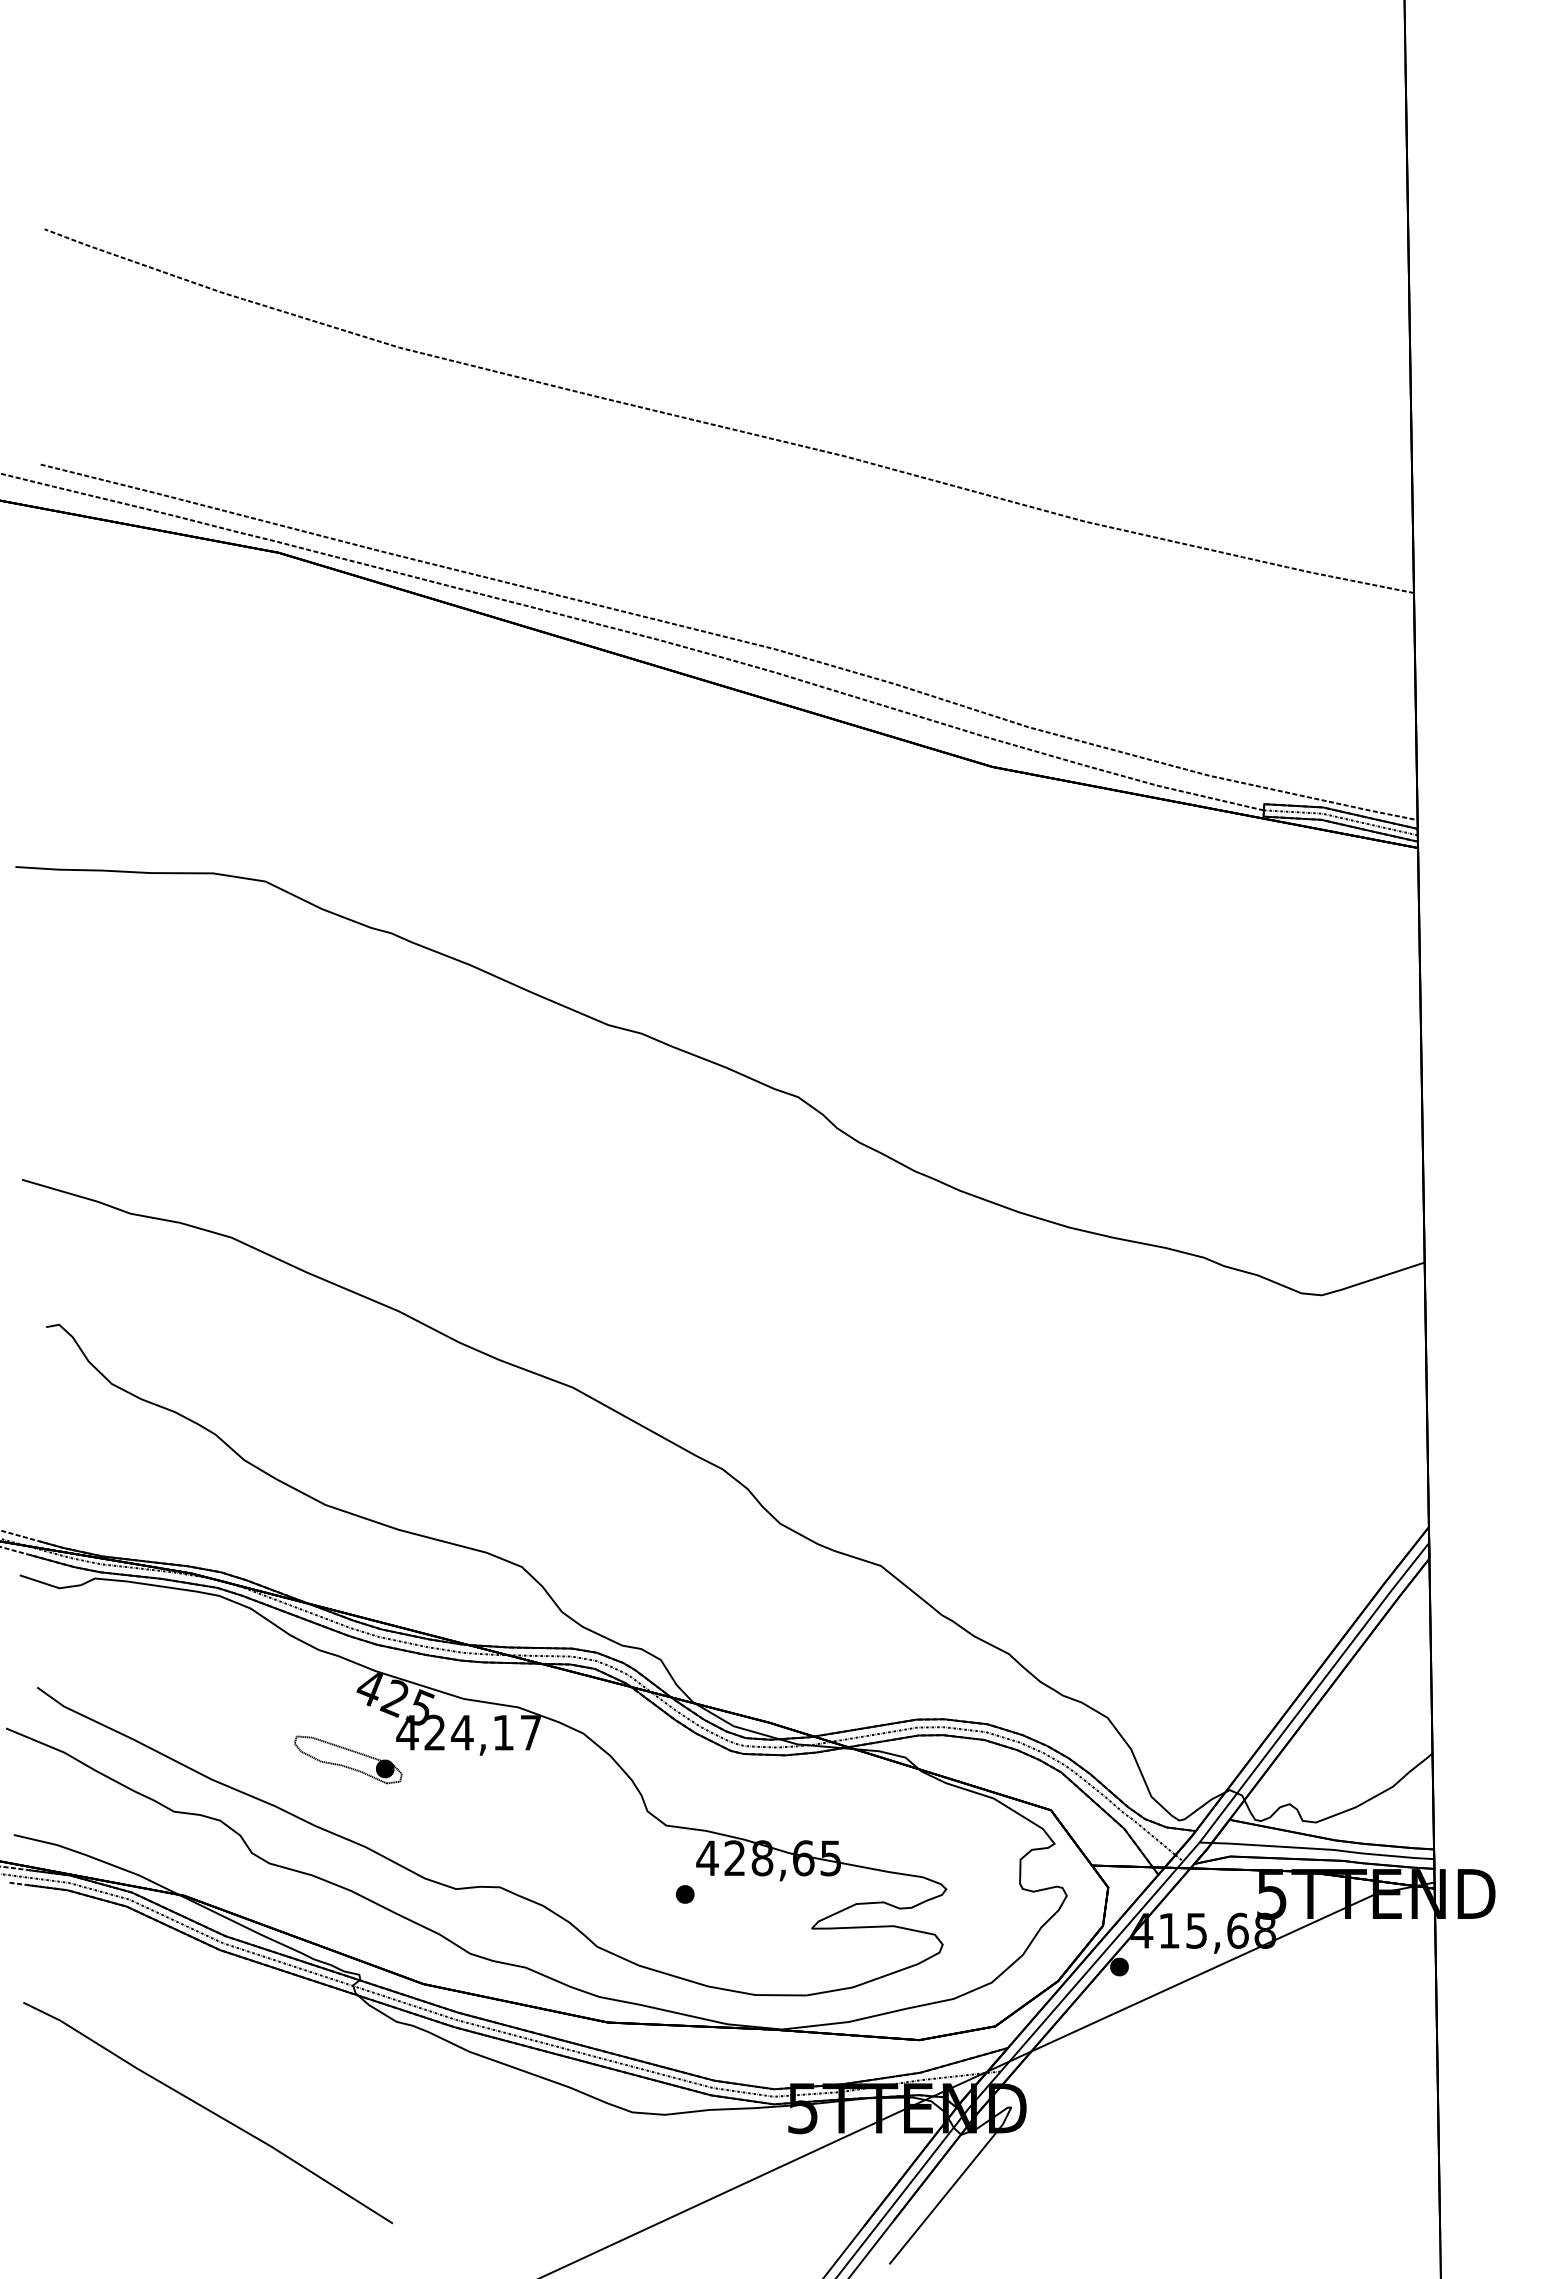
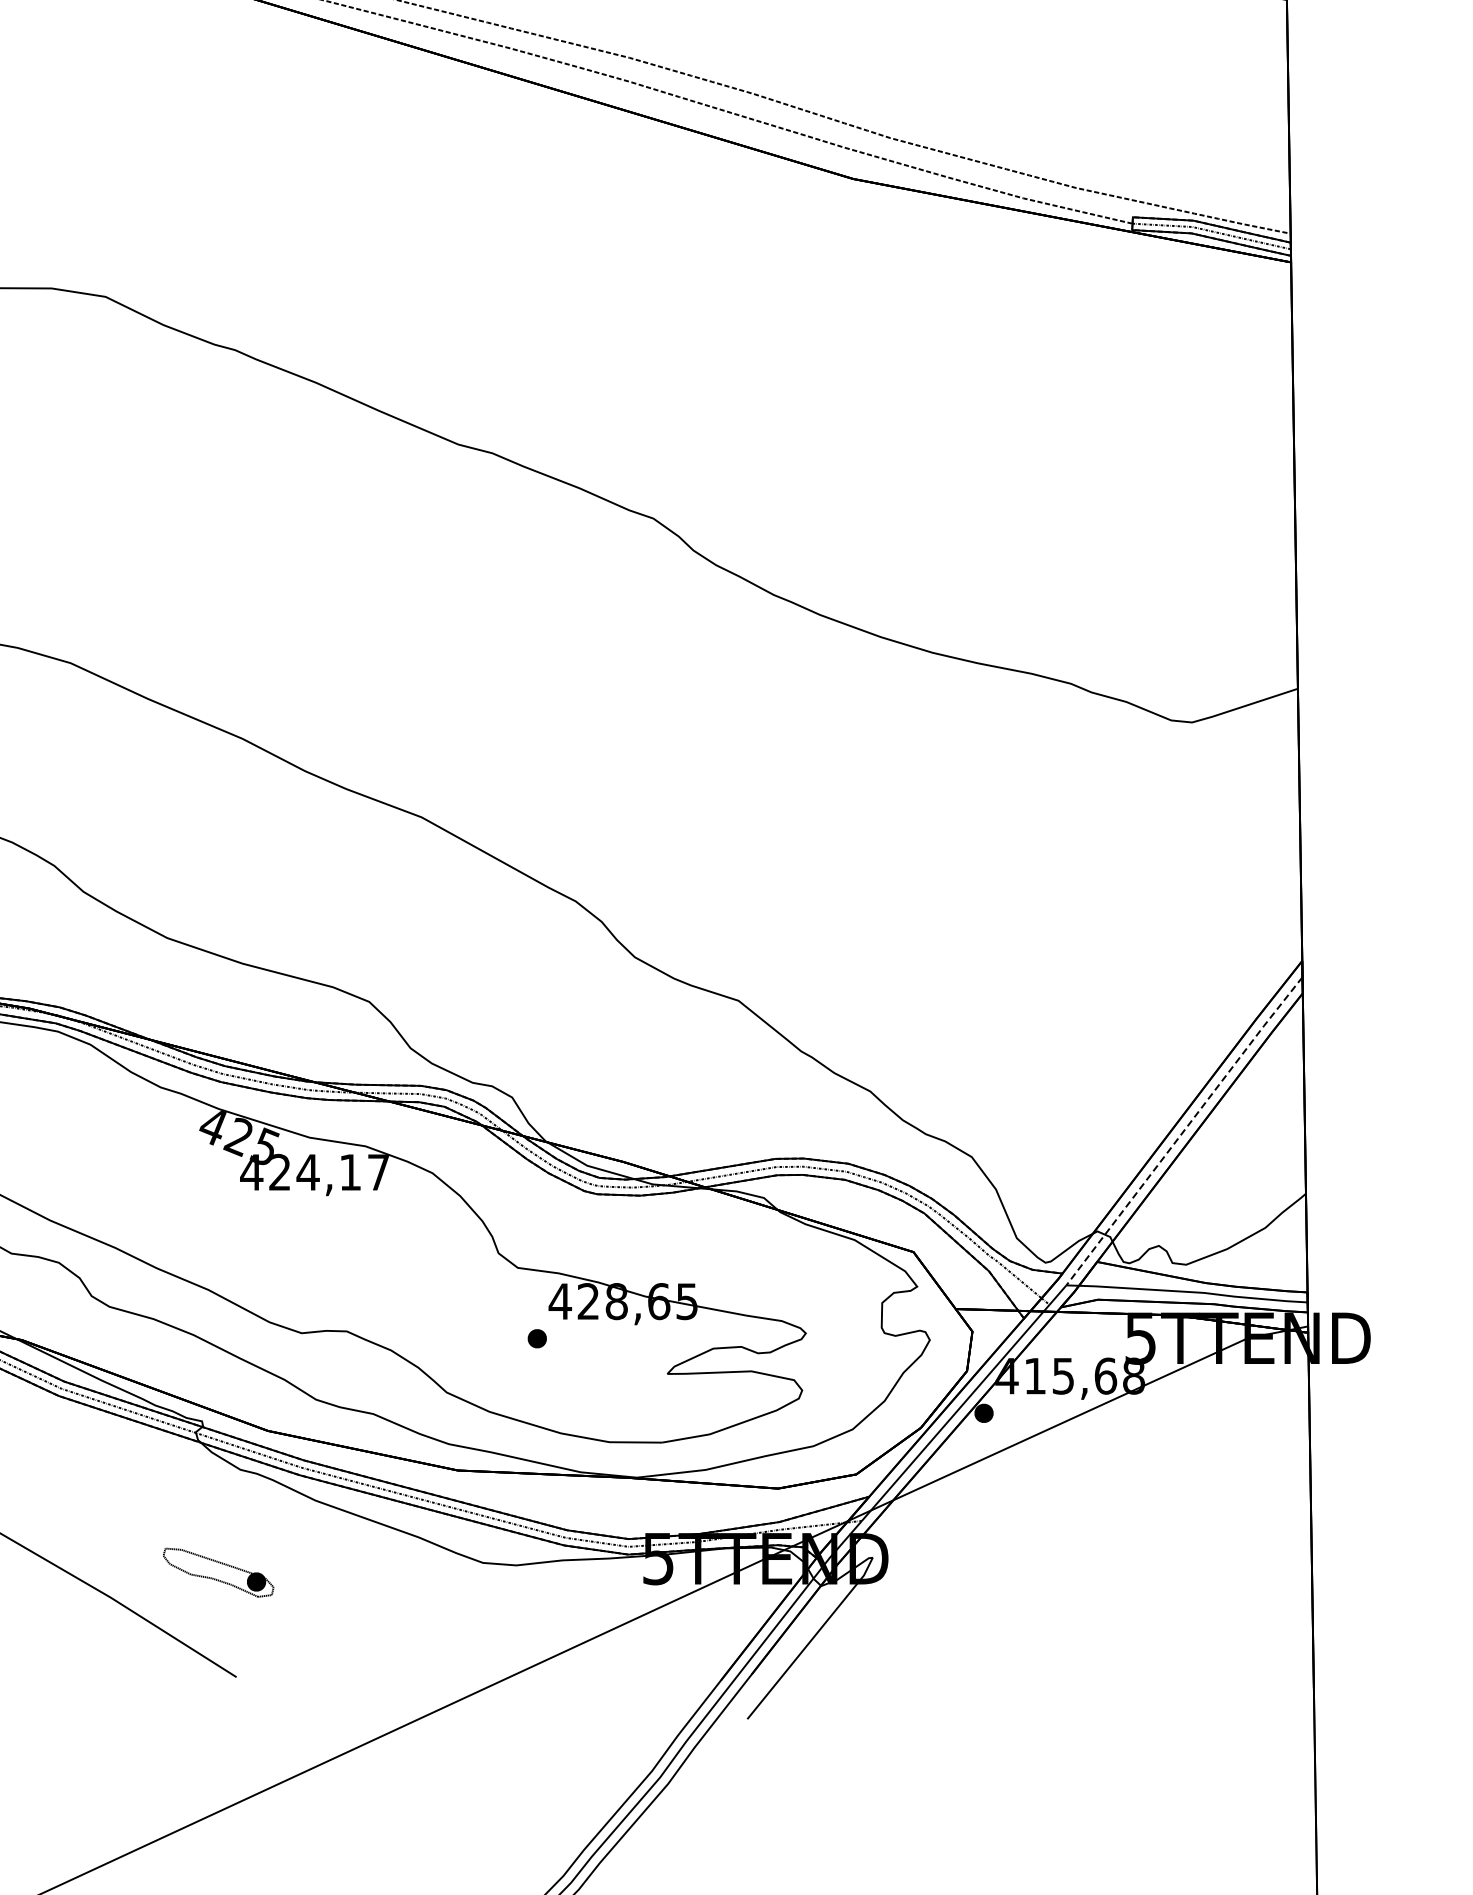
line: (1314, 1691) -> (1184, 1129), solid -> dashed
part: (348, 1759) -> (218, 1572), moved

